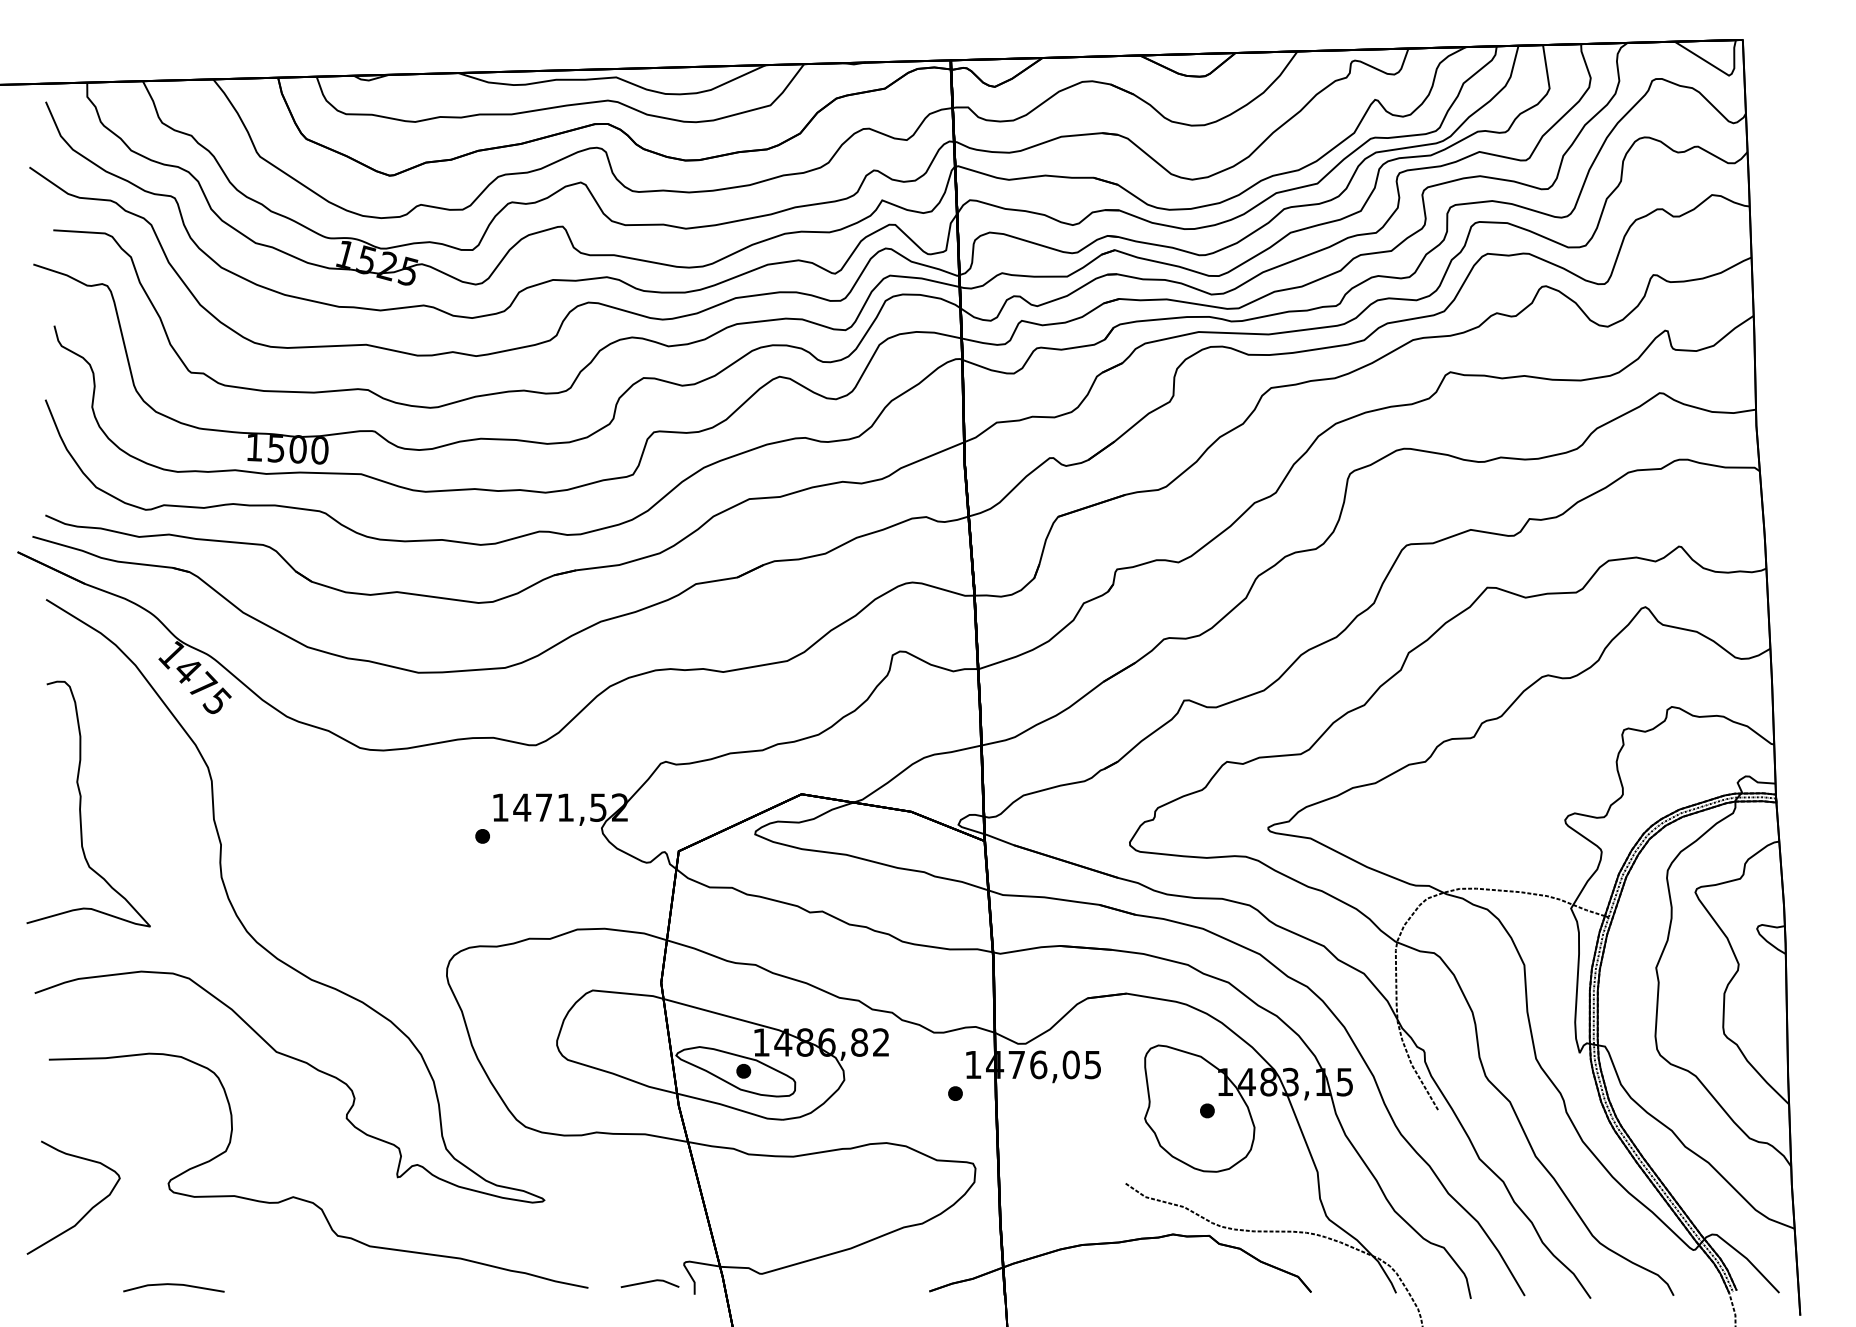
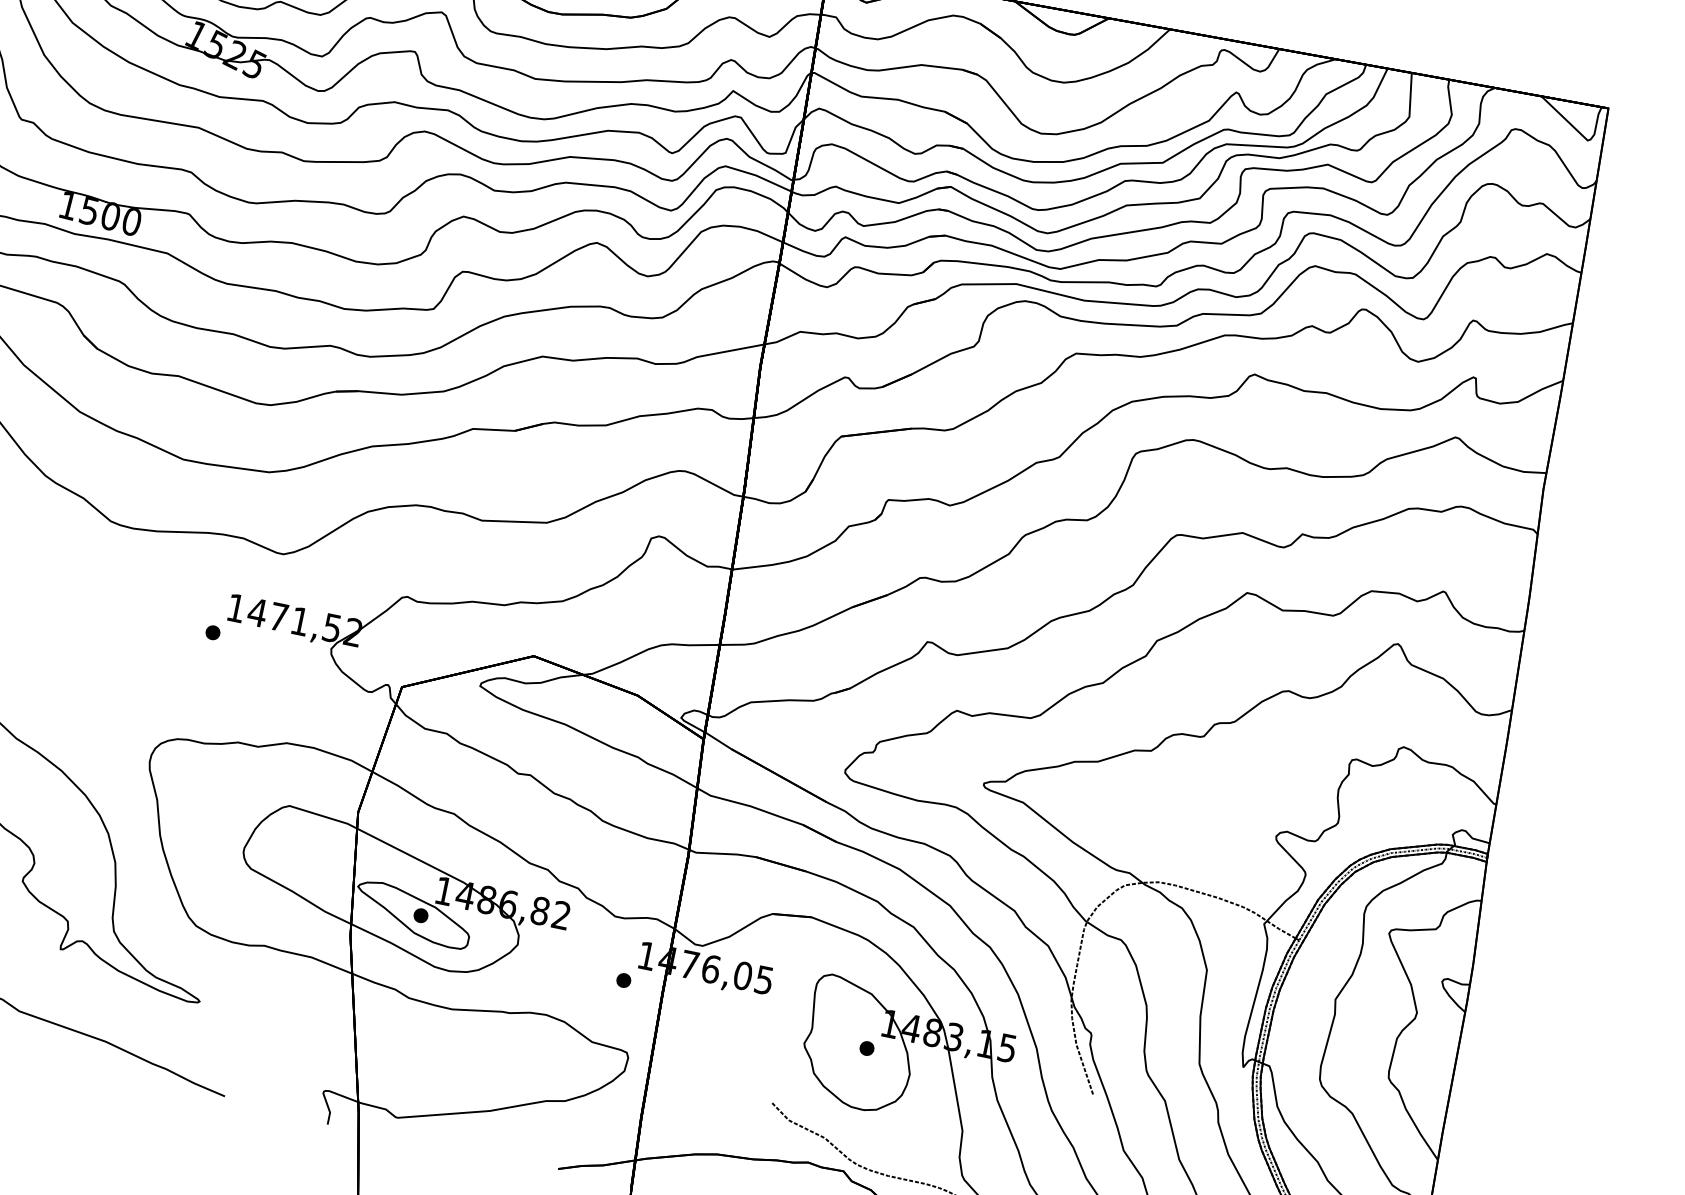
line: (649, 1282) -> (285, 1103), removed

